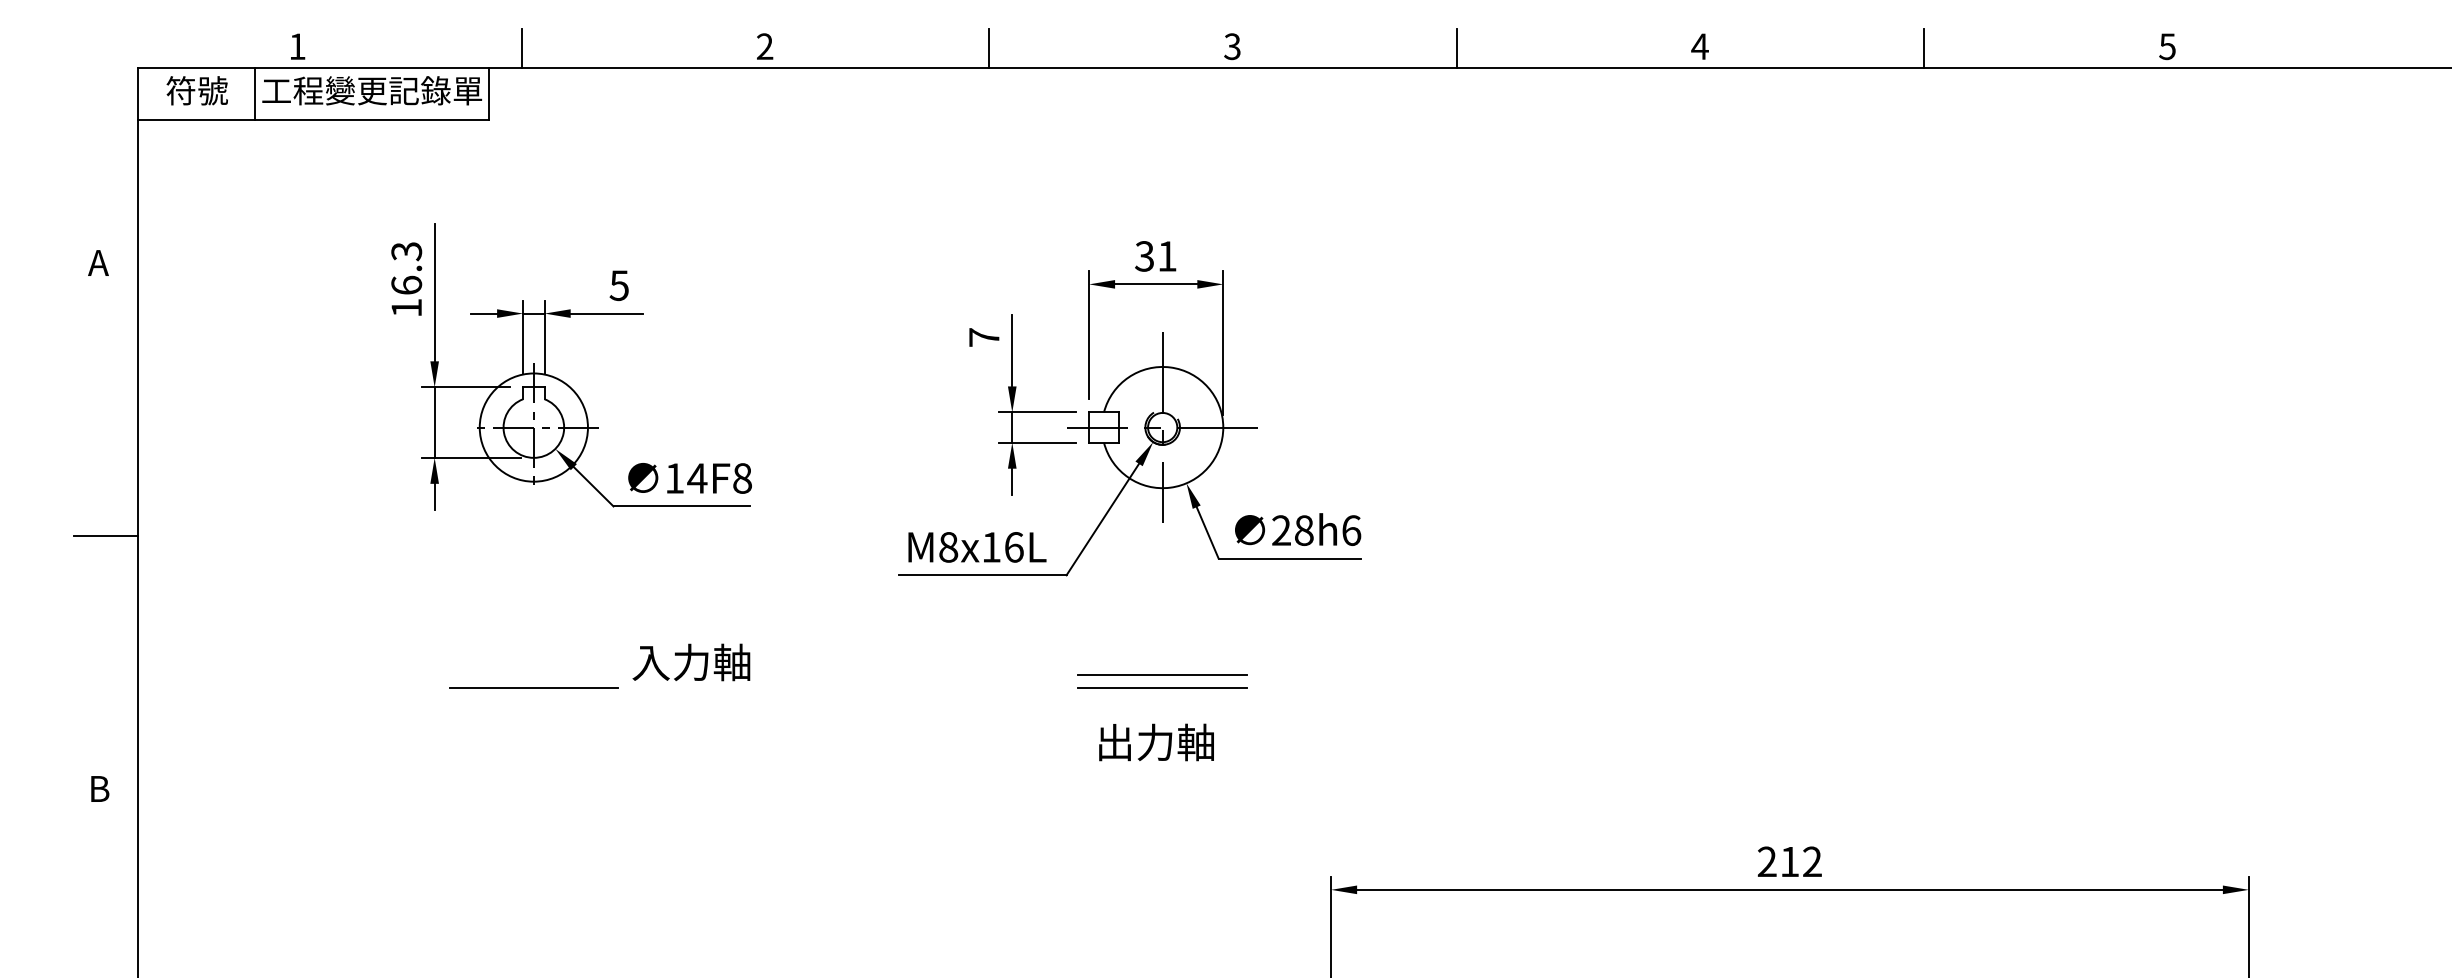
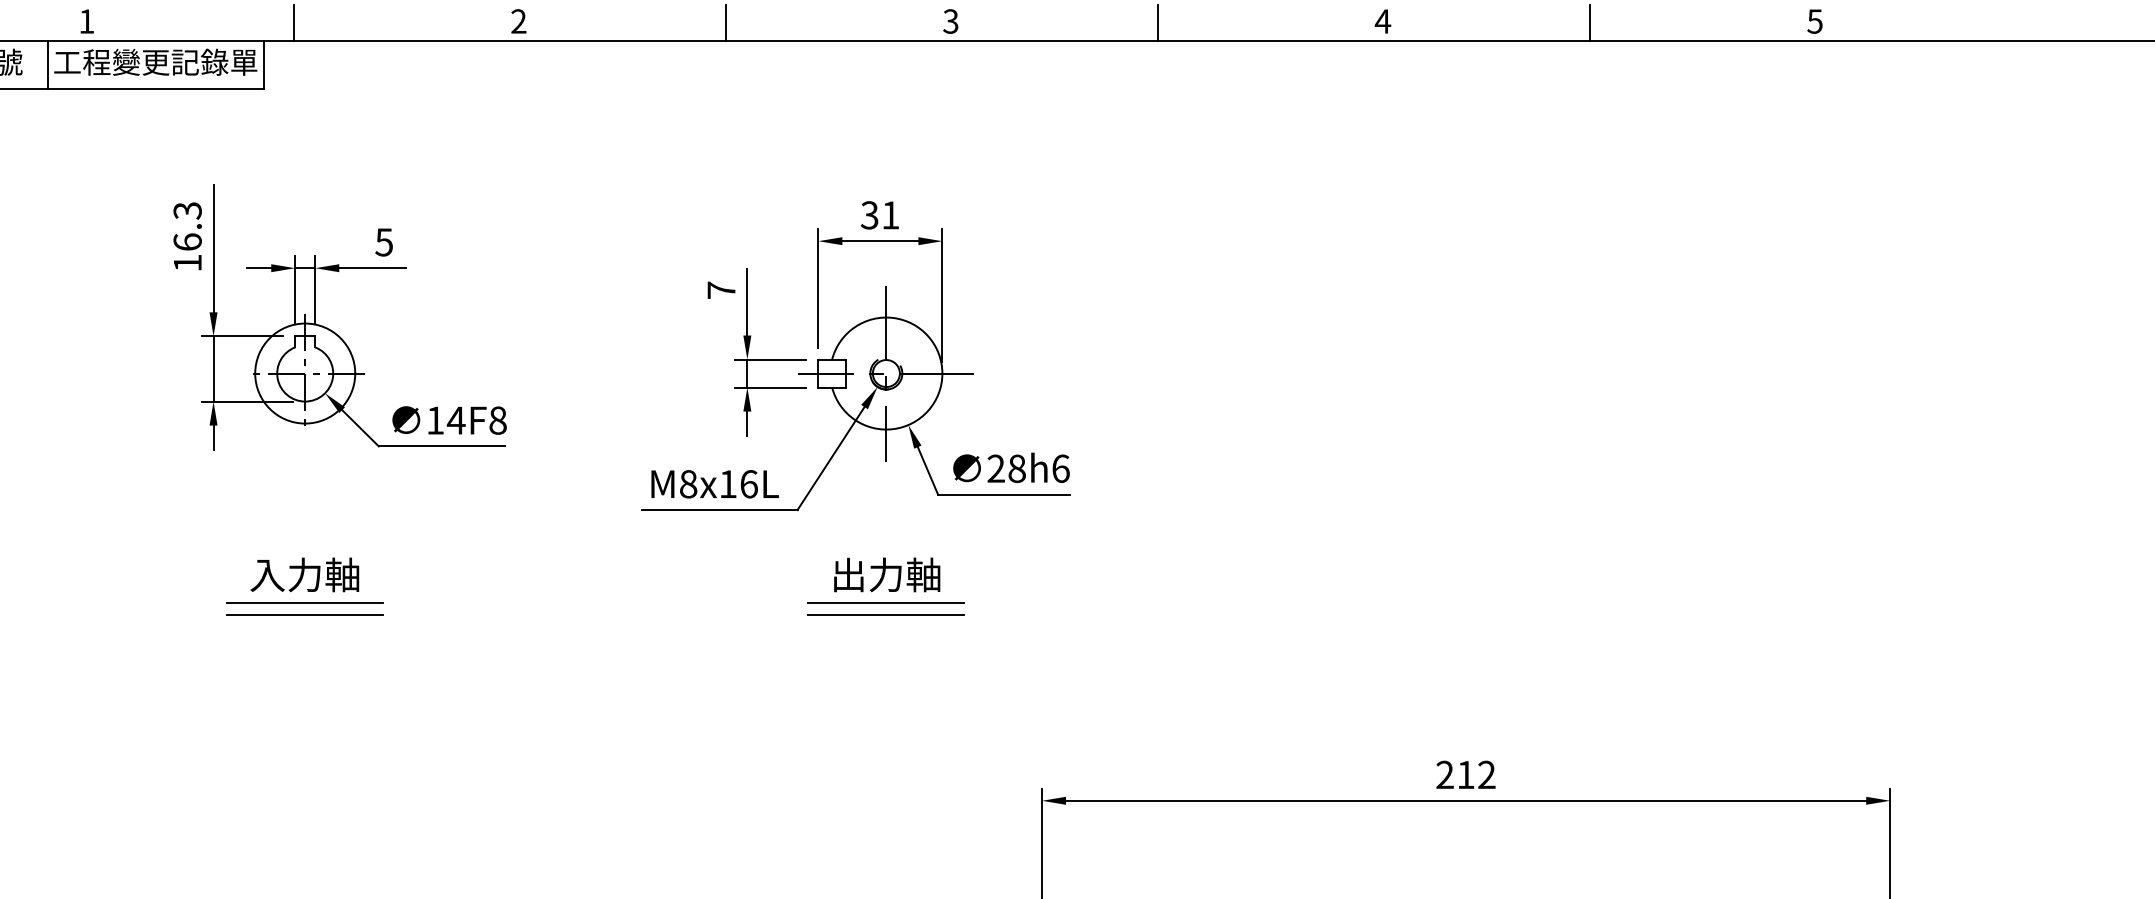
text: (691, 662) -> (304, 574), moved
line: (533, 675) -> (304, 602), added
text: (1156, 742) -> (887, 574), moved

